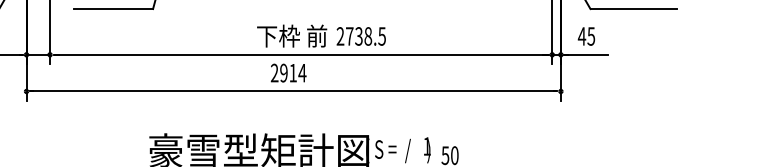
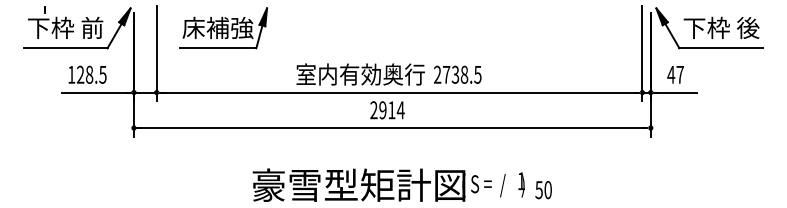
text: (260, 36) -> (360, 74), 下枠 前 -> 室内有効奥行
text: (590, 36) -> (679, 74), 45 -> 47

